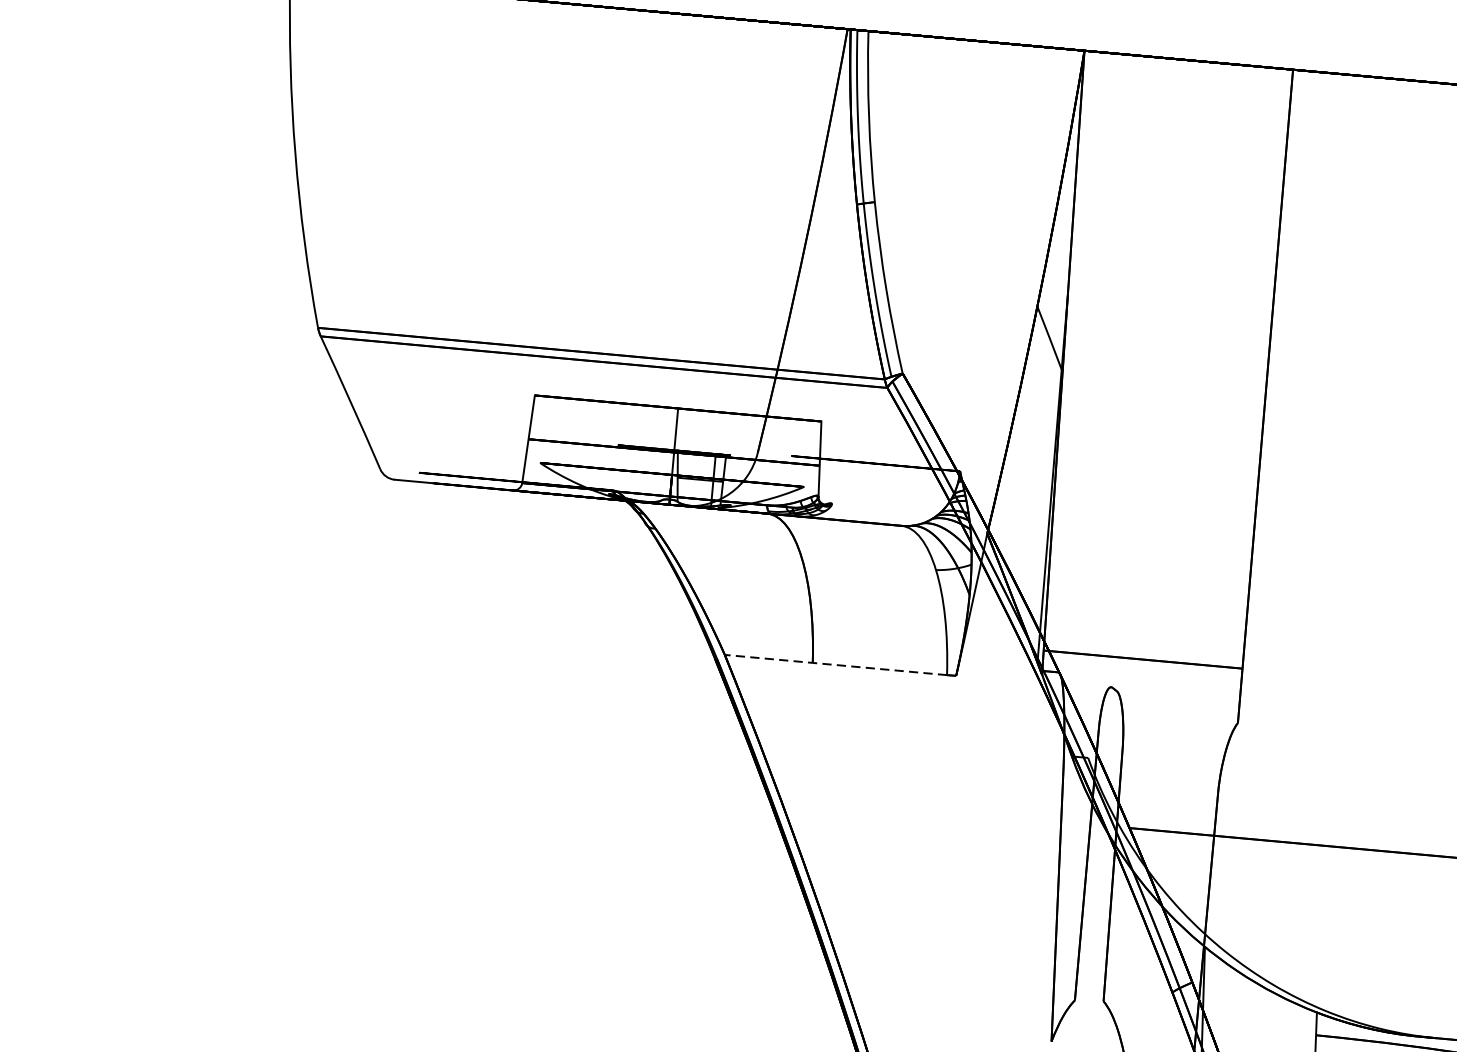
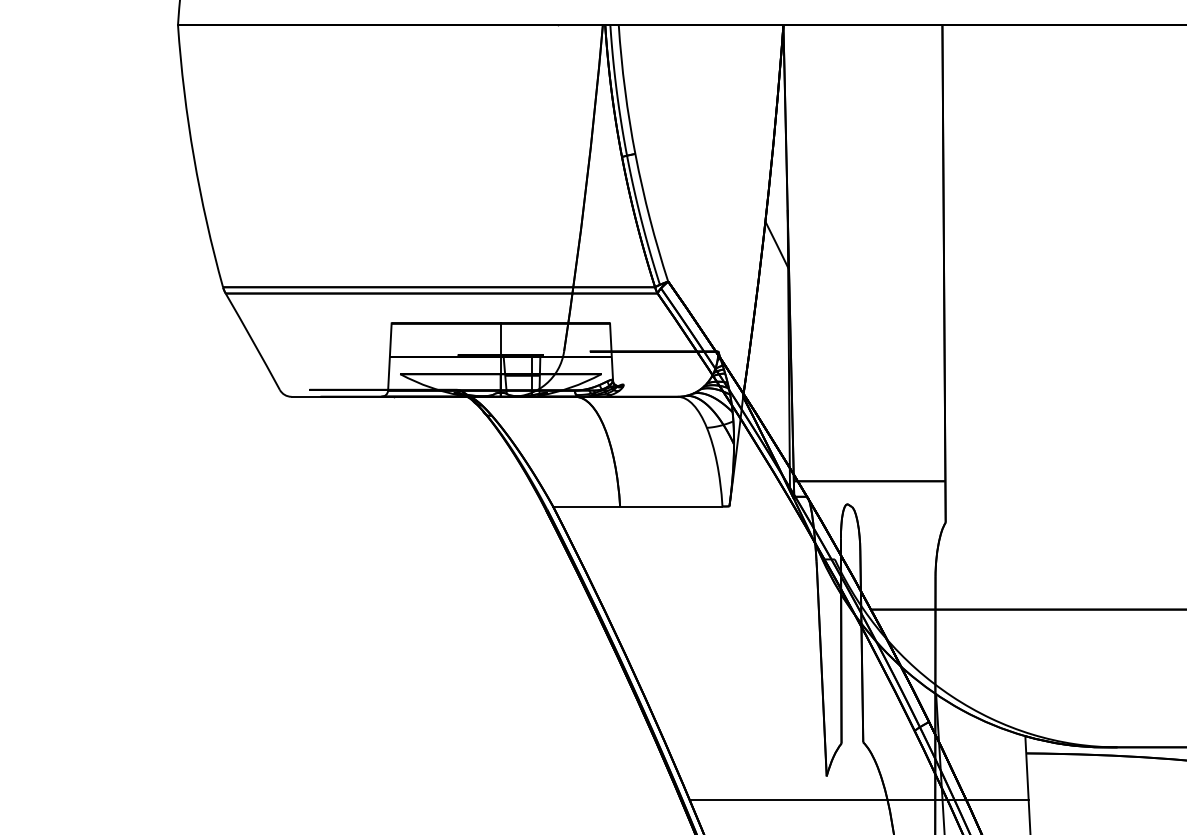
line: (835, 664) -> (637, 506), dashed -> solid

